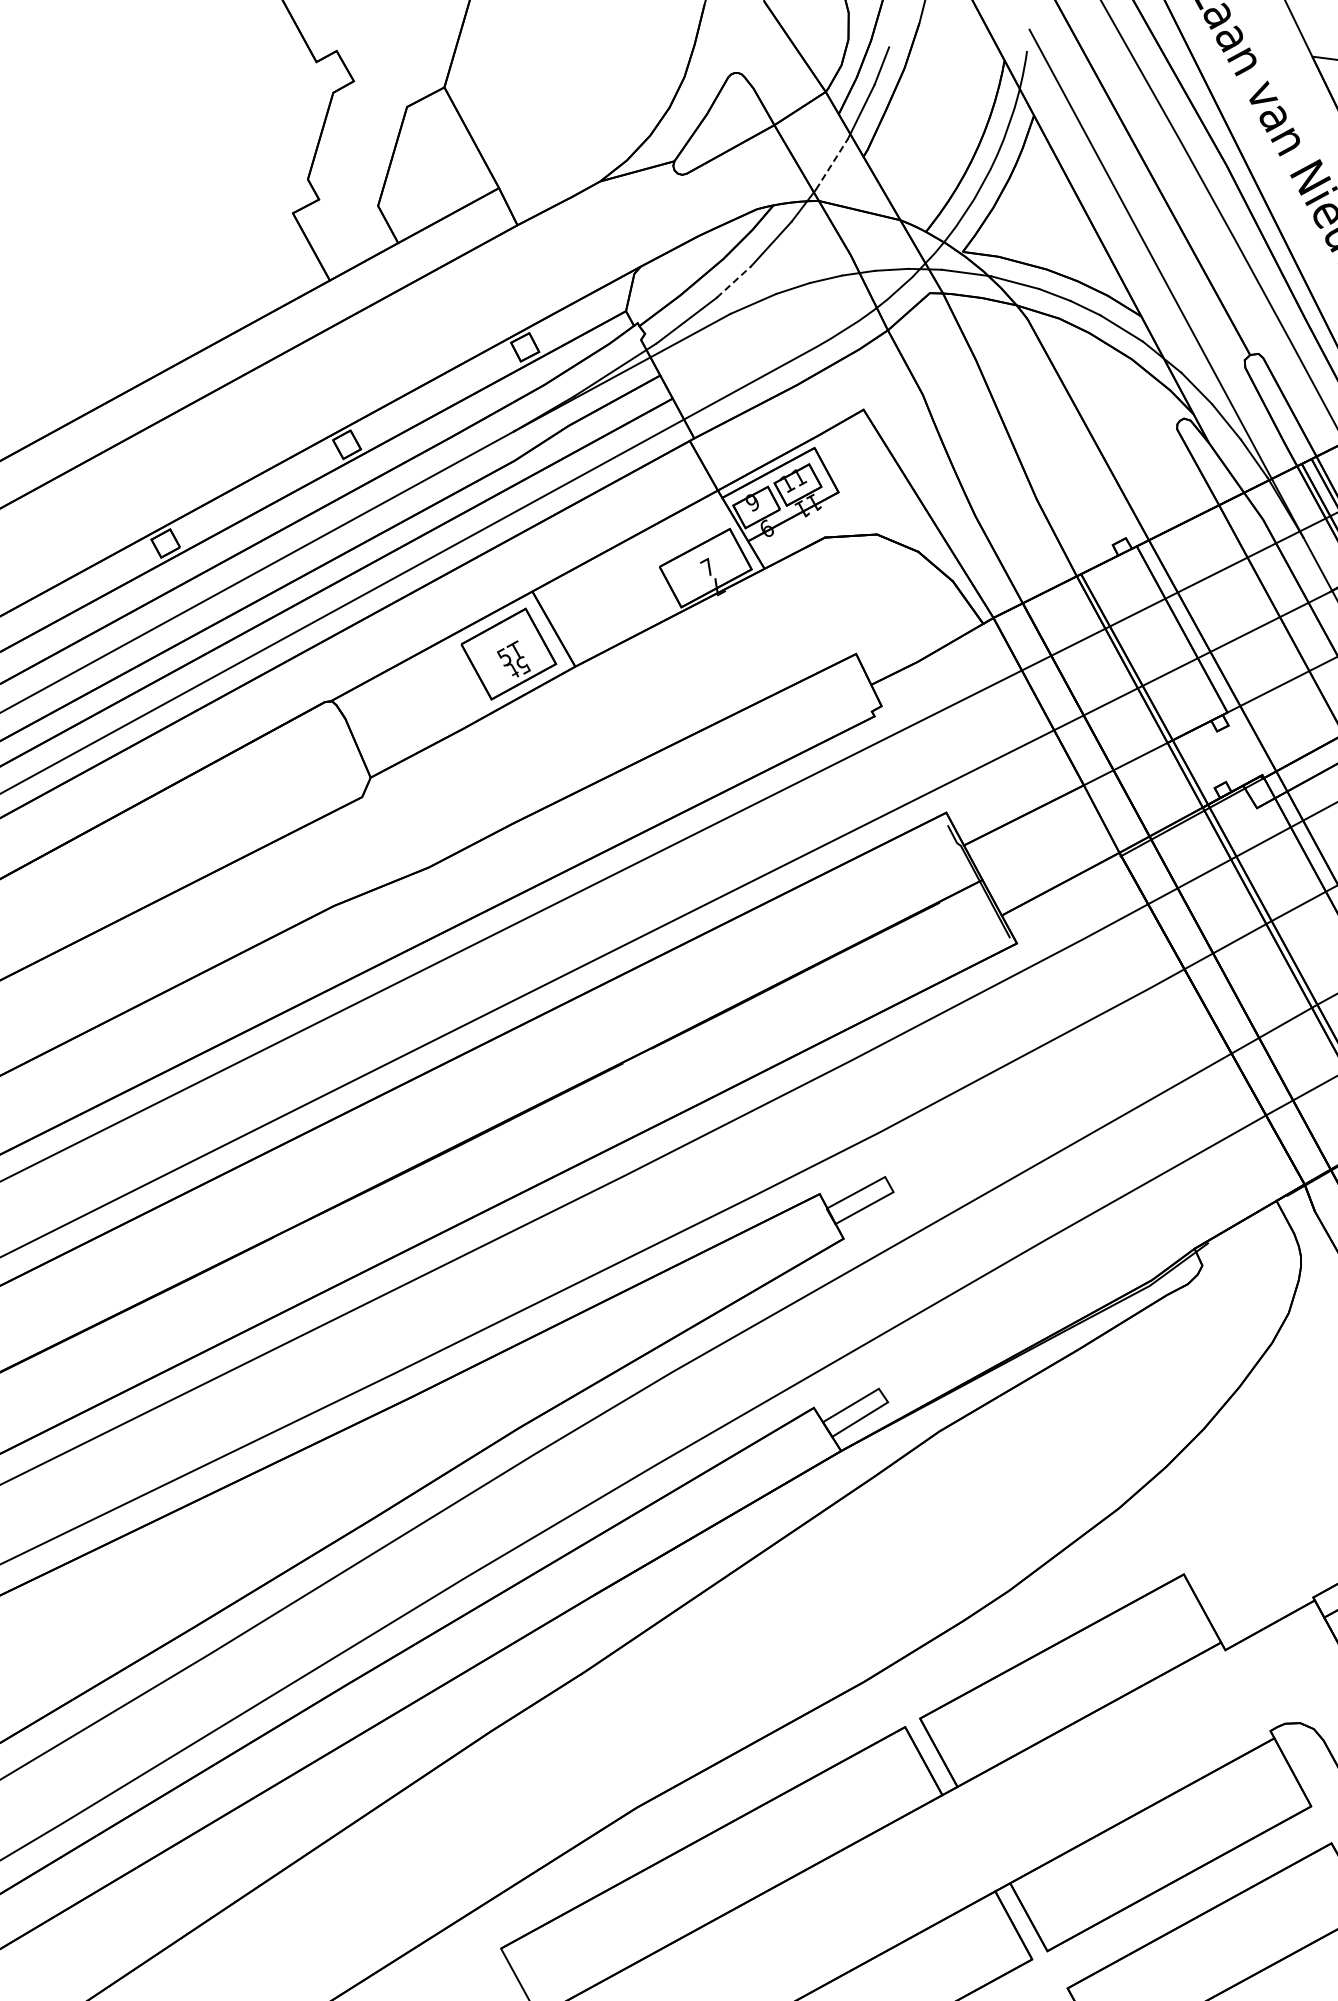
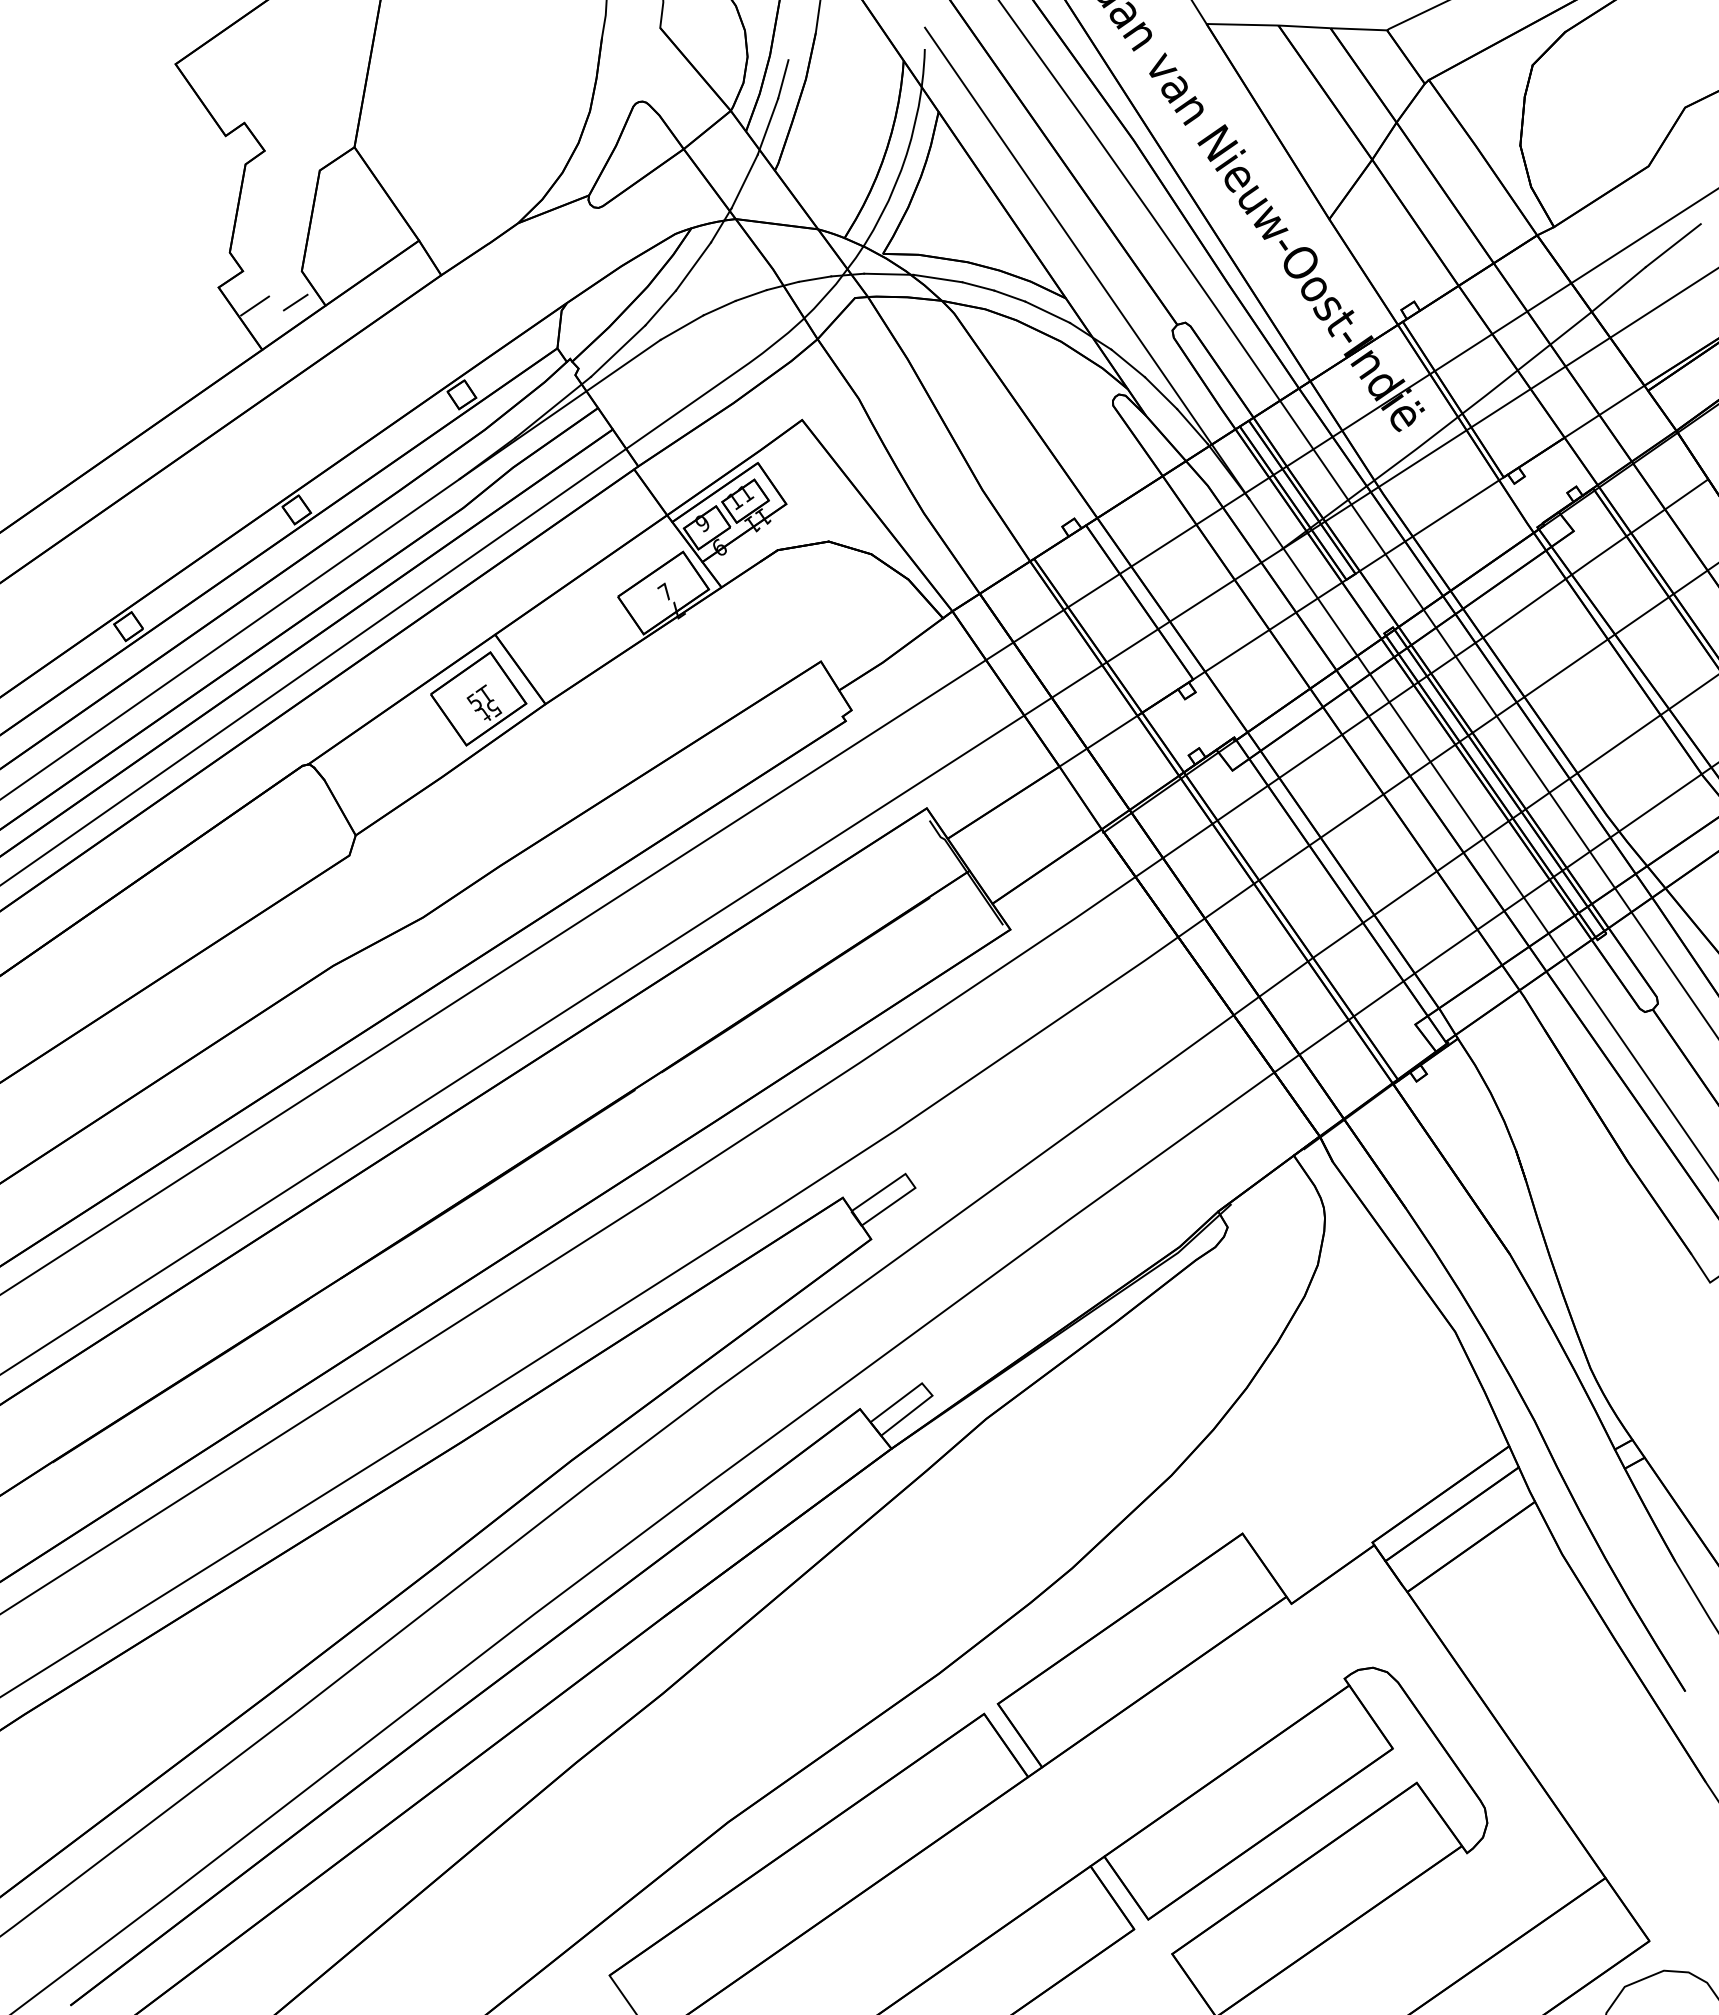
line: (831, 164) -> (744, 181), dashed -> solid
line: (327, 235) -> (255, 305), added
line: (368, 236) -> (295, 302), added
line: (734, 281) -> (661, 307), dashed -> solid

